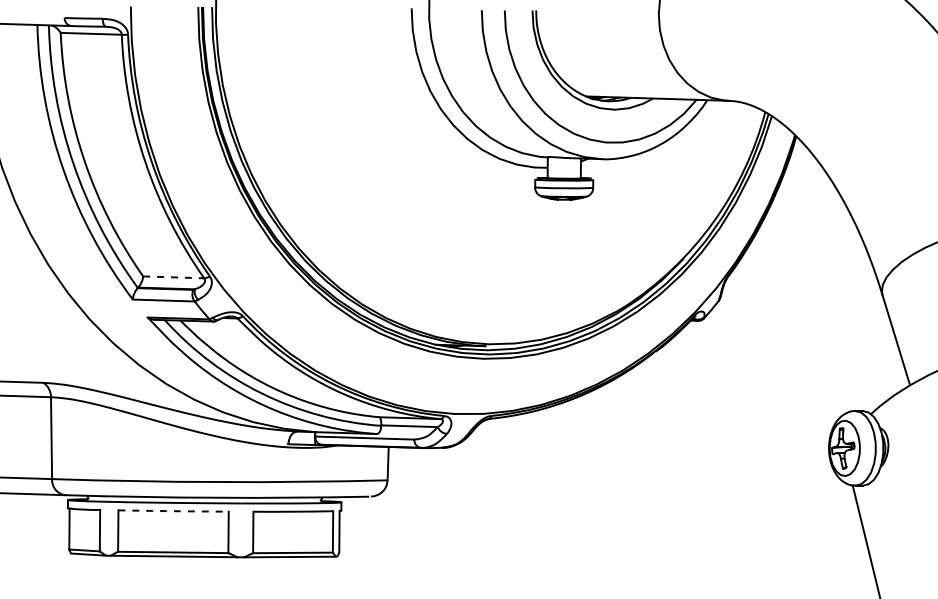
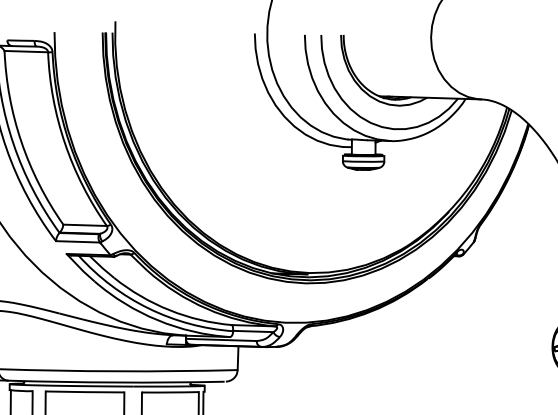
line: (173, 277) -> (84, 225), dashed -> solid
arc: (173, 511) -> (84, 392), dashed -> solid

